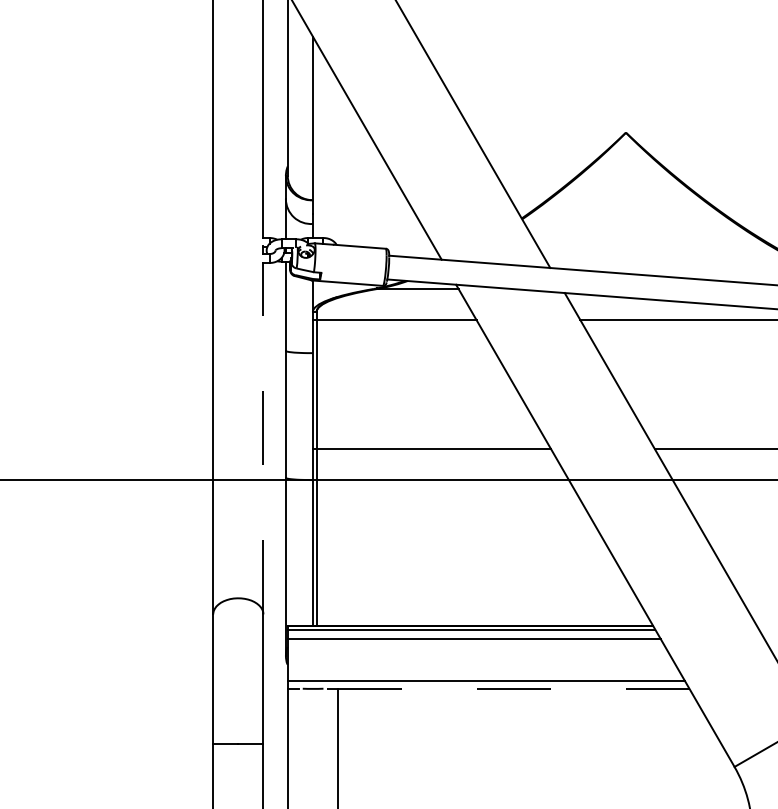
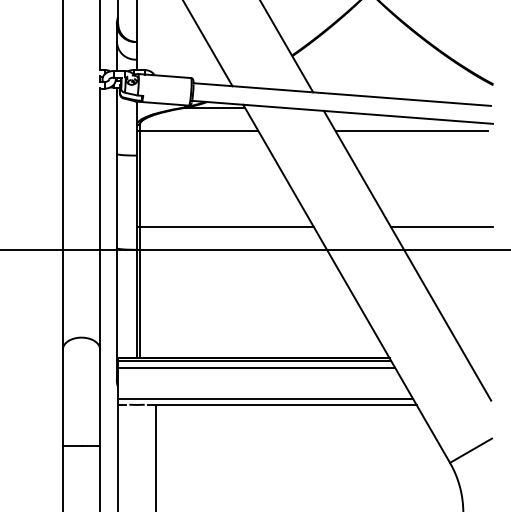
line: (263, 437) -> (100, 218), dashed -> solid
line: (508, 689) -> (282, 405), dashed -> solid

